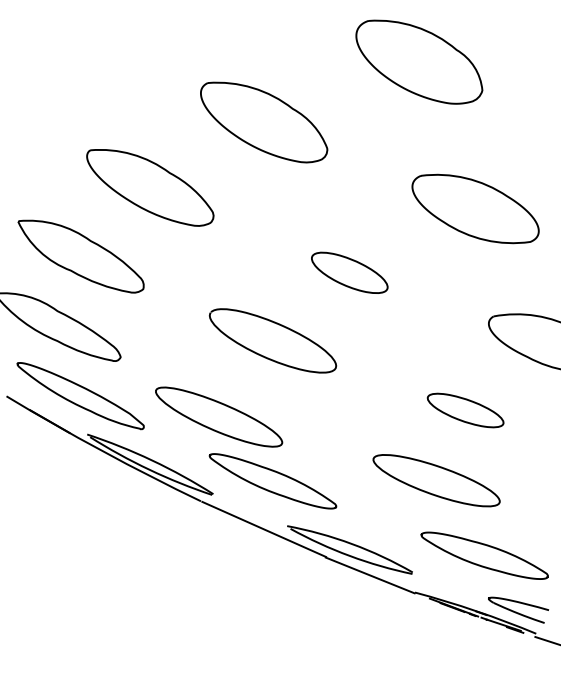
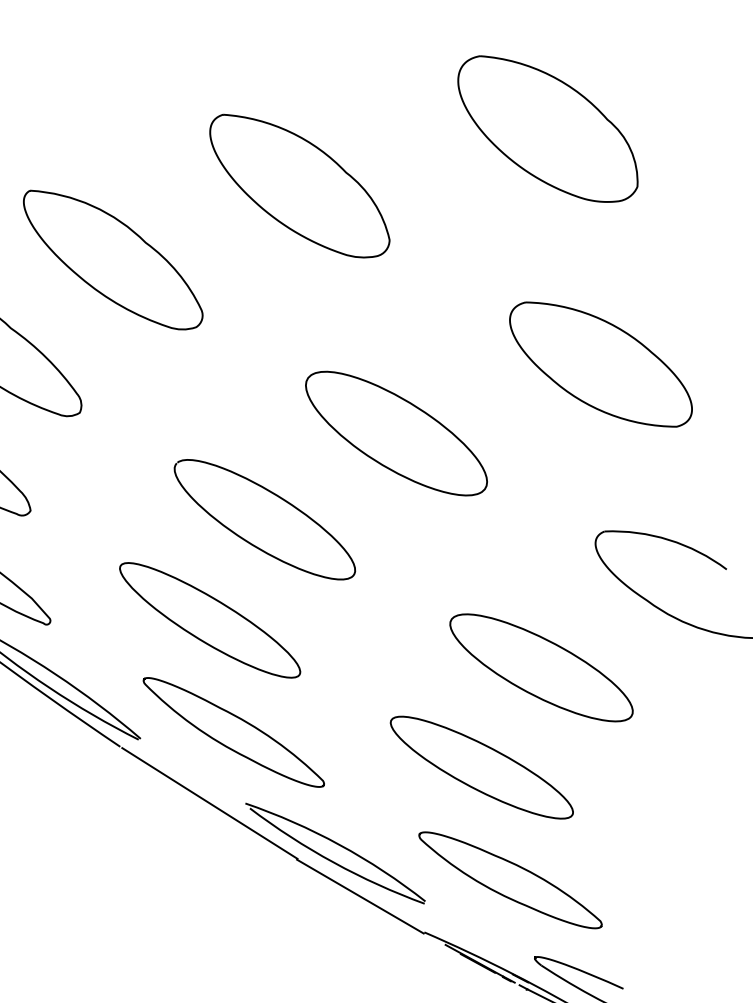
part: (349, 272) -> (395, 433), size x1.67
part: (465, 410) -> (541, 667), size x1.67
part: (219, 416) -> (210, 619), moved
part: (484, 555) -> (510, 879), moved

